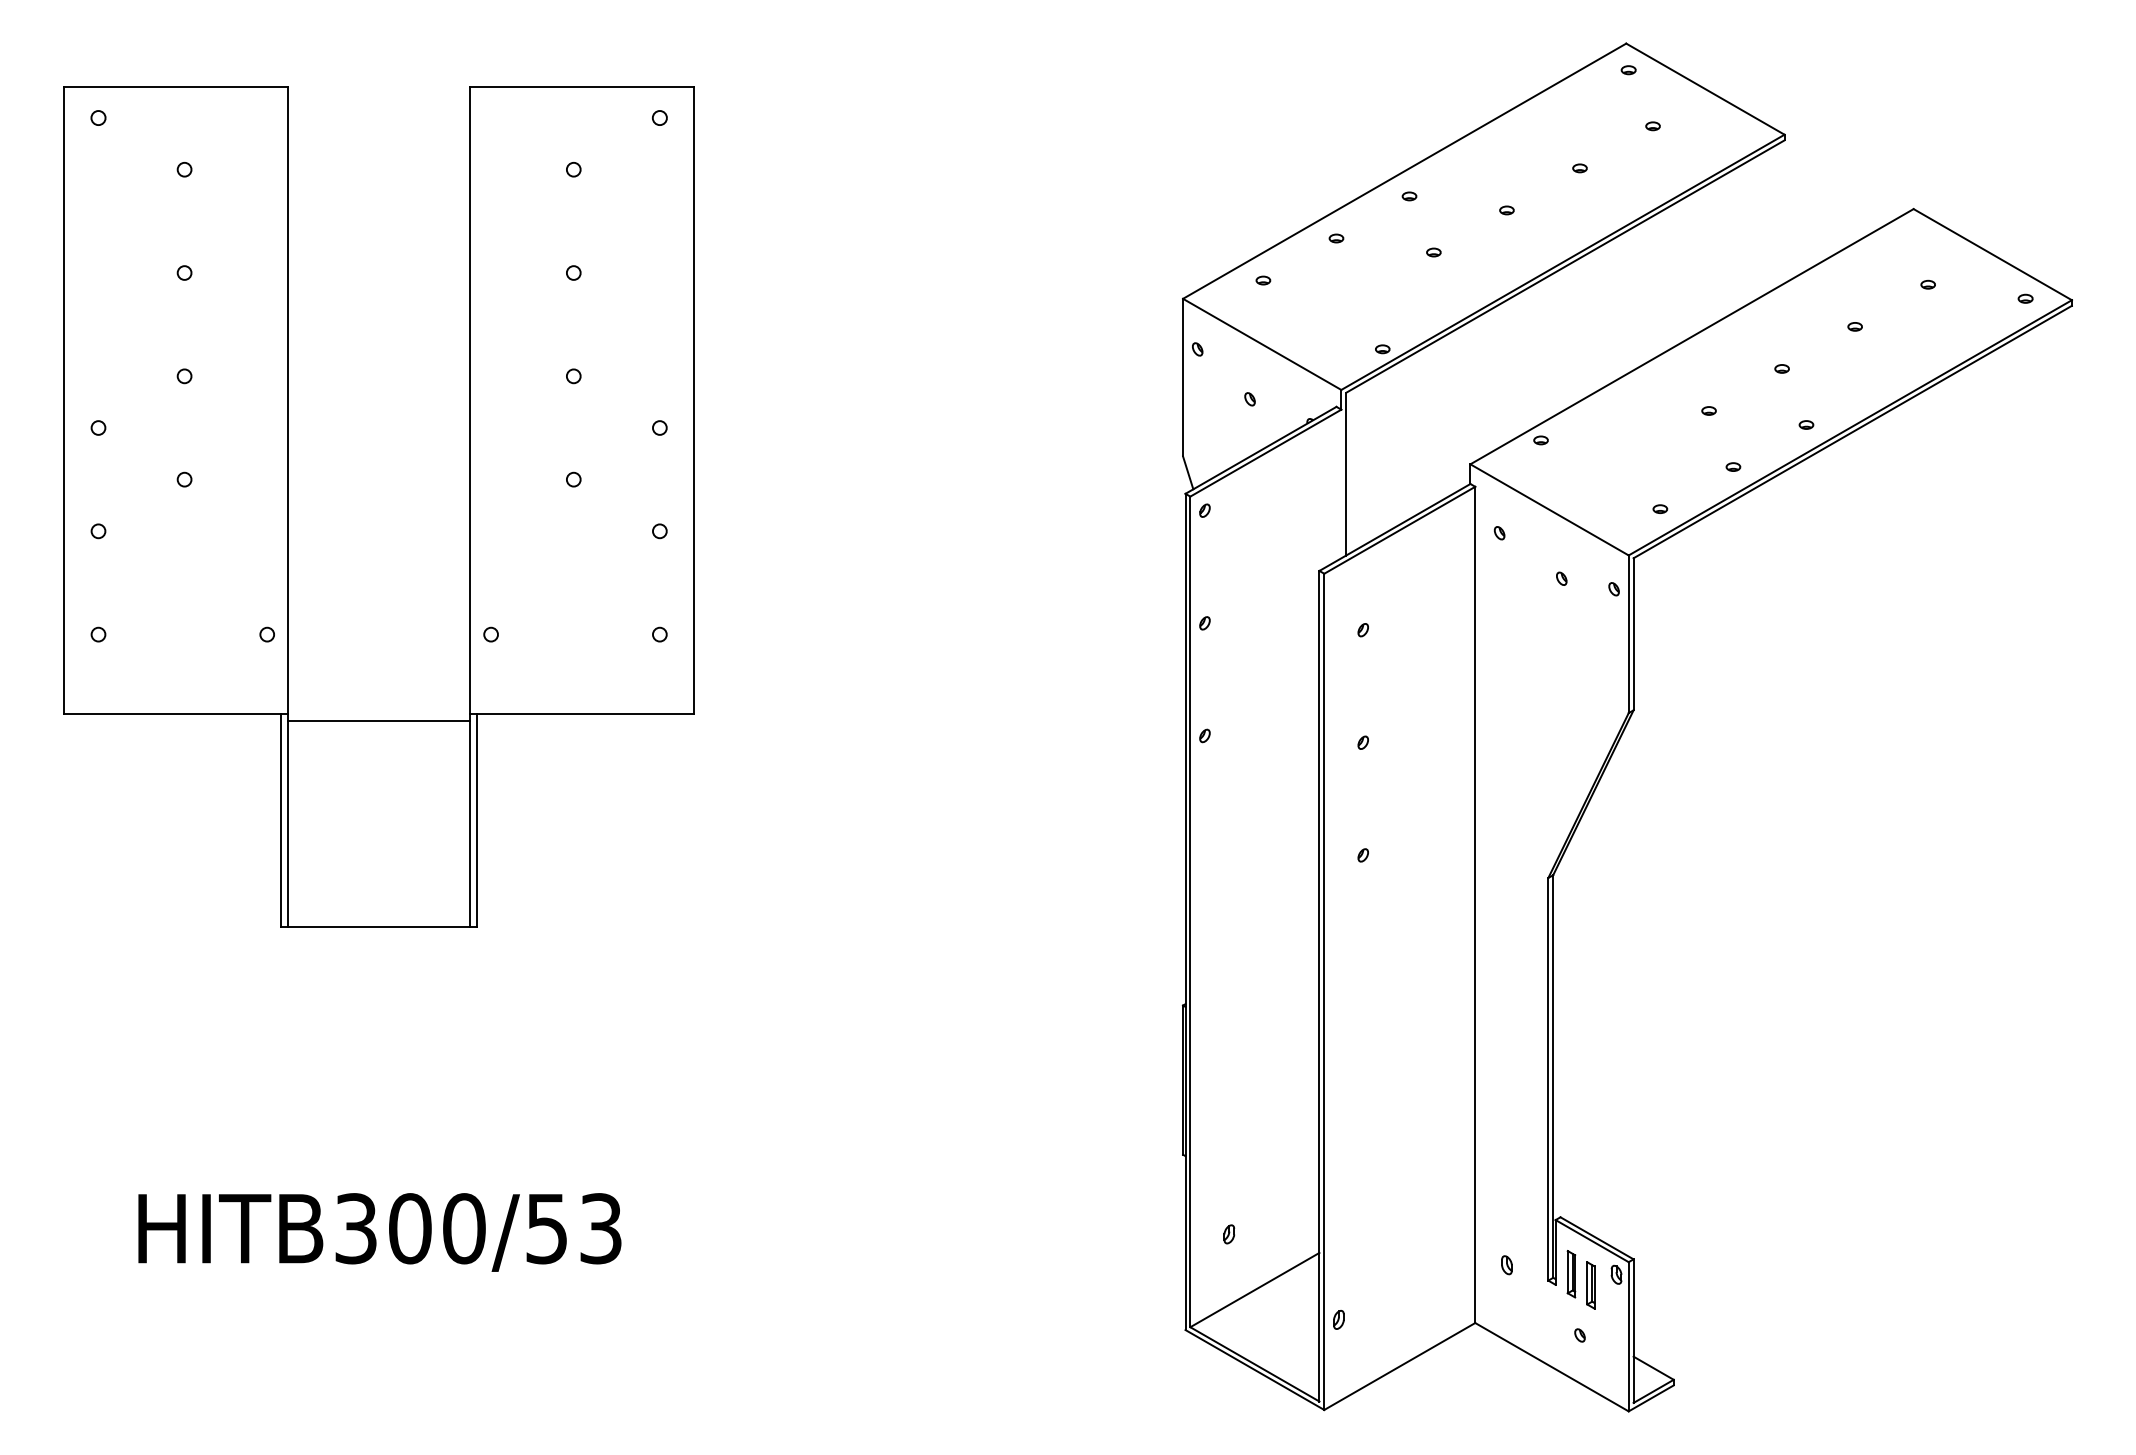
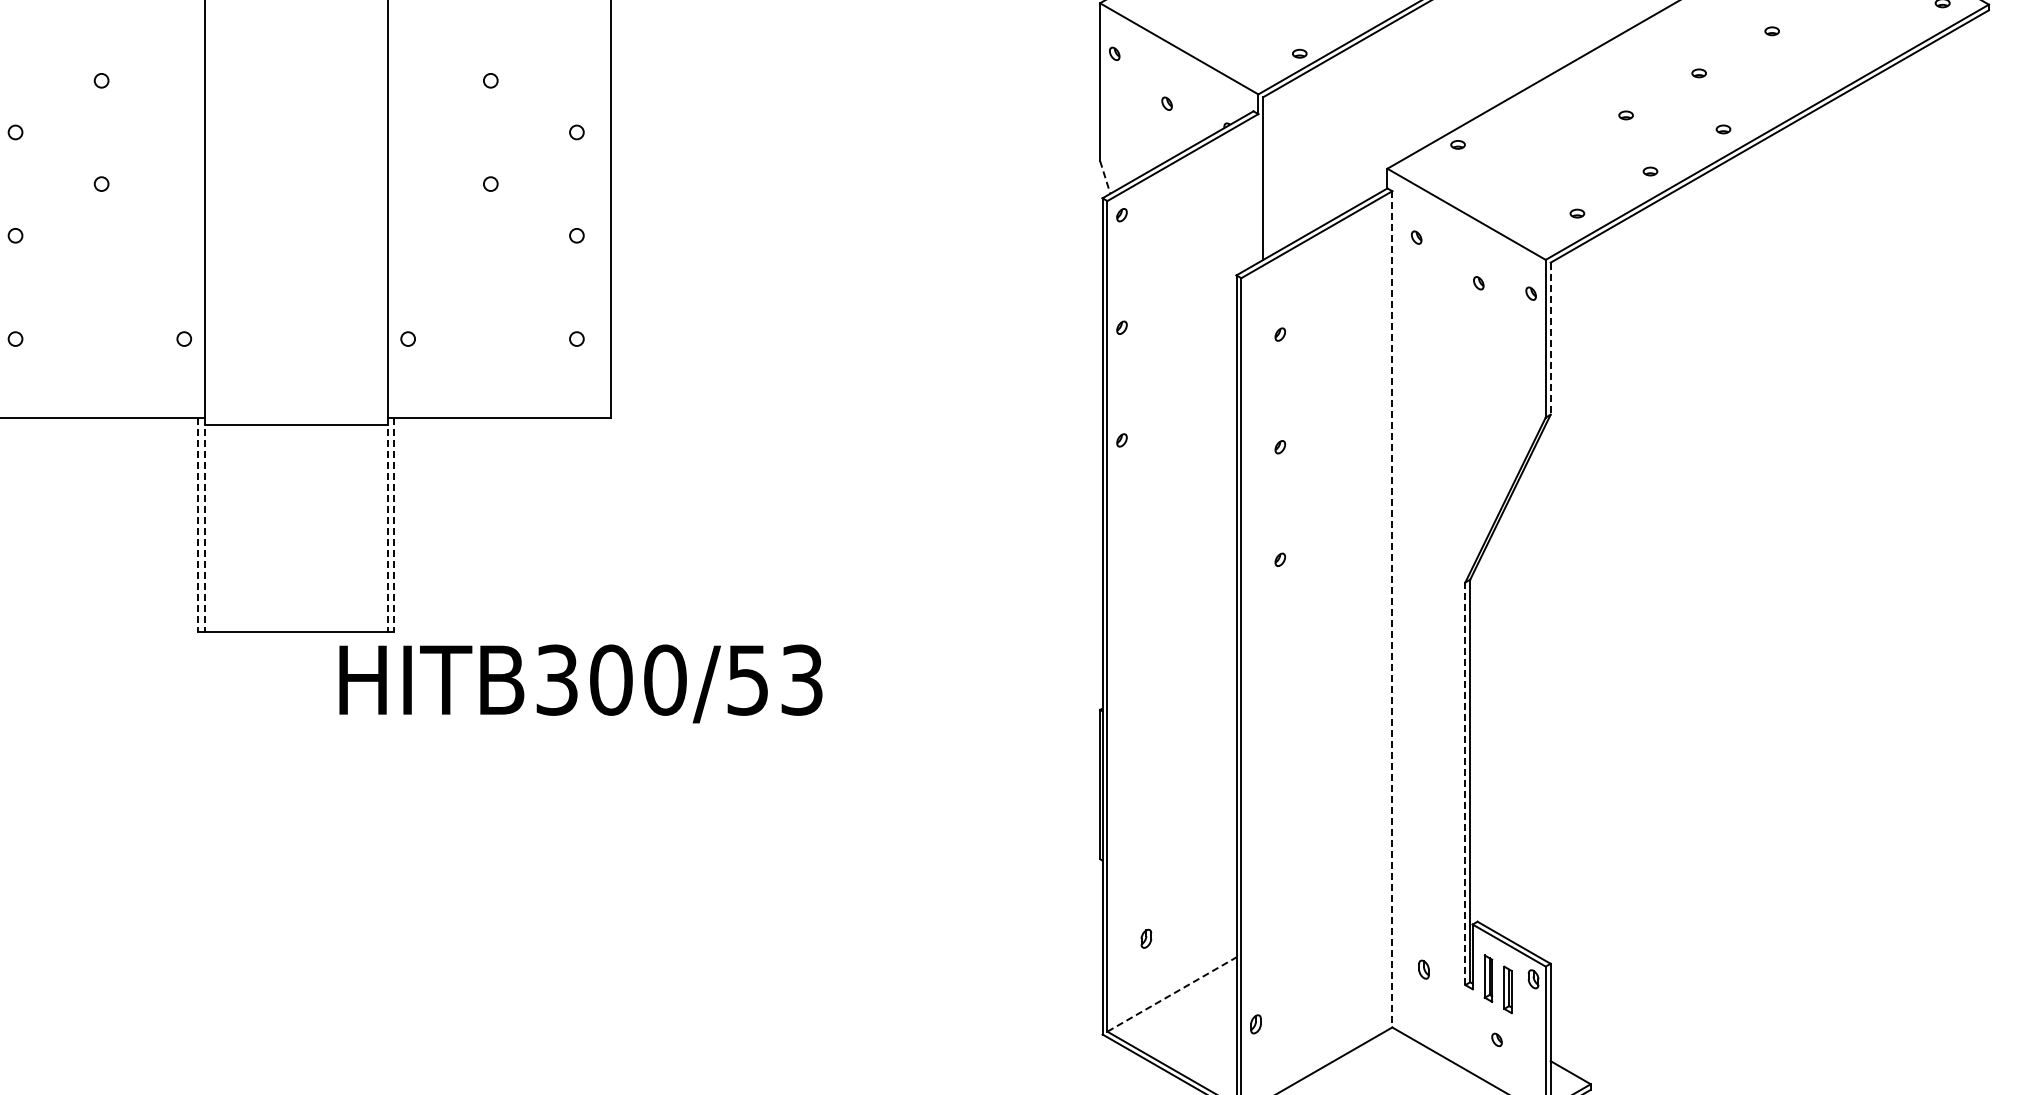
line: (1188, 473) -> (1105, 177), solid -> dashed
line: (1633, 634) -> (1550, 338), solid -> dashed
line: (281, 820) -> (198, 524), solid -> dashed
line: (287, 820) -> (204, 524), solid -> dashed
line: (470, 820) -> (387, 524), solid -> dashed
line: (477, 820) -> (394, 524), solid -> dashed
line: (1475, 905) -> (1392, 609), solid -> dashed
line: (1548, 1078) -> (1465, 782), solid -> dashed
text: (379, 1232) -> (580, 683), moved
line: (1255, 1289) -> (1172, 993), solid -> dashed

